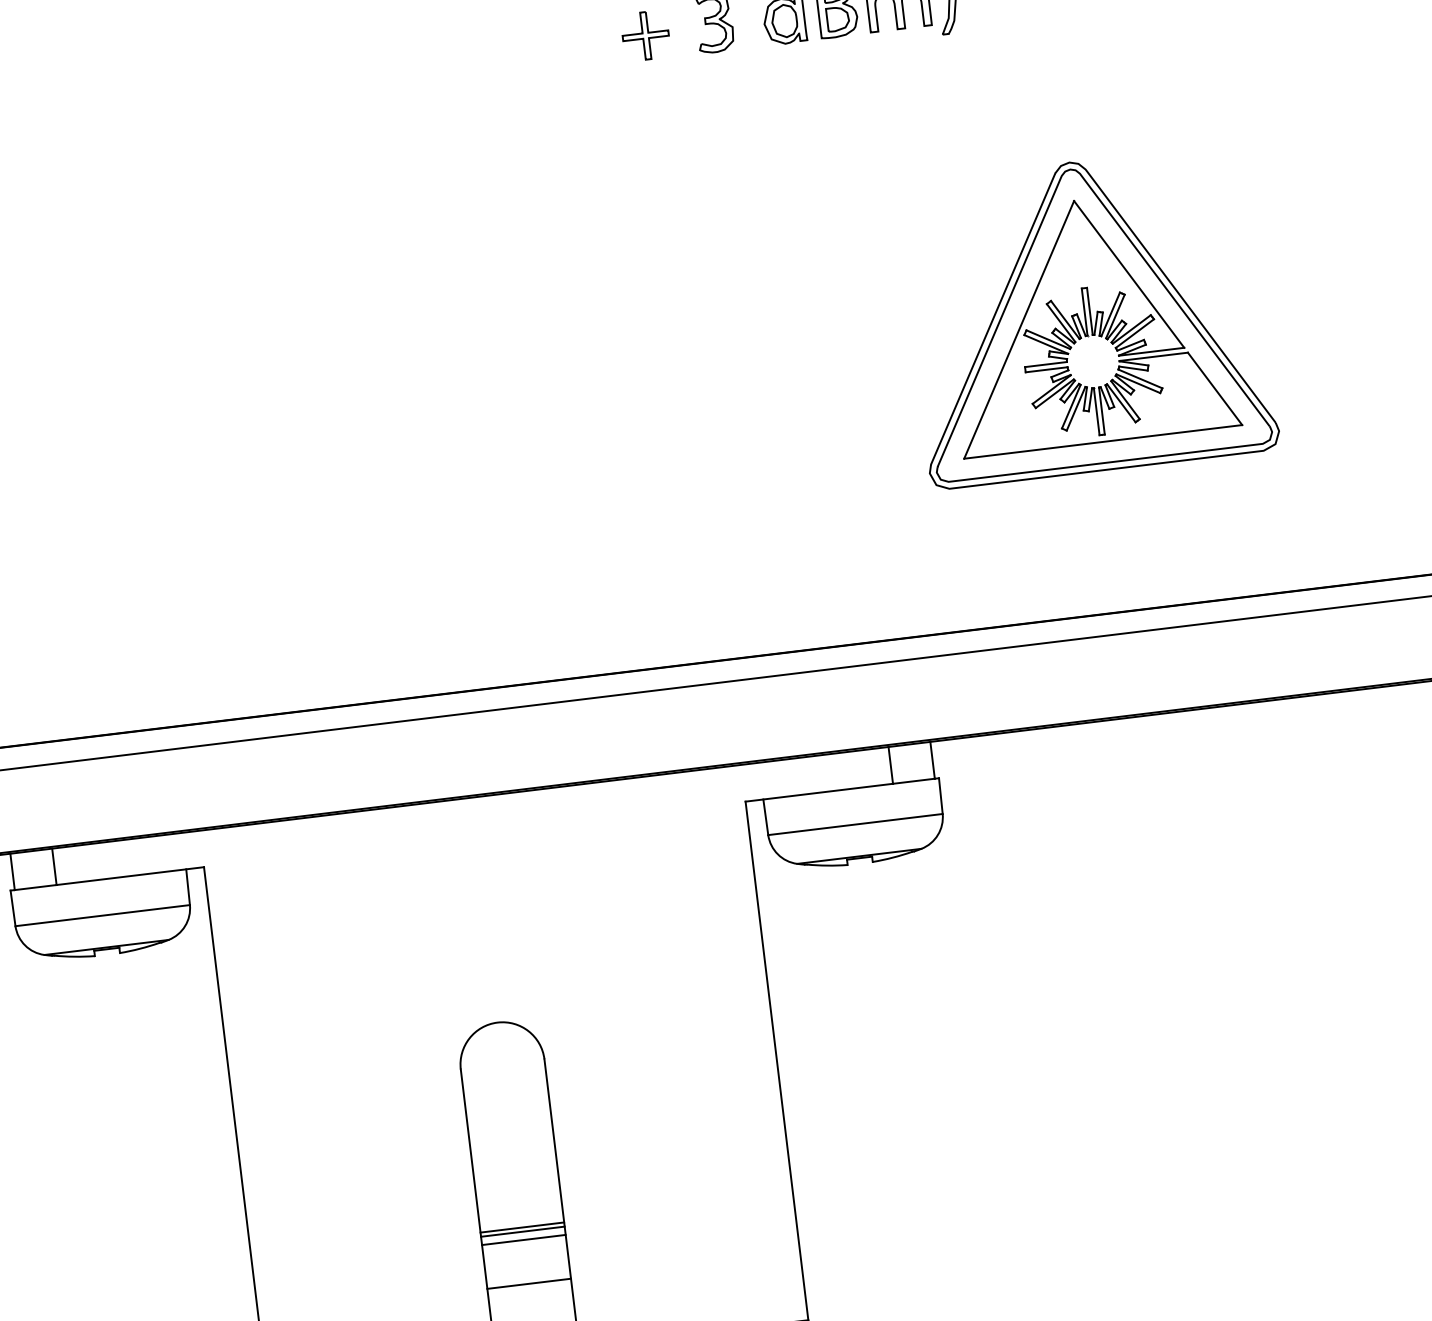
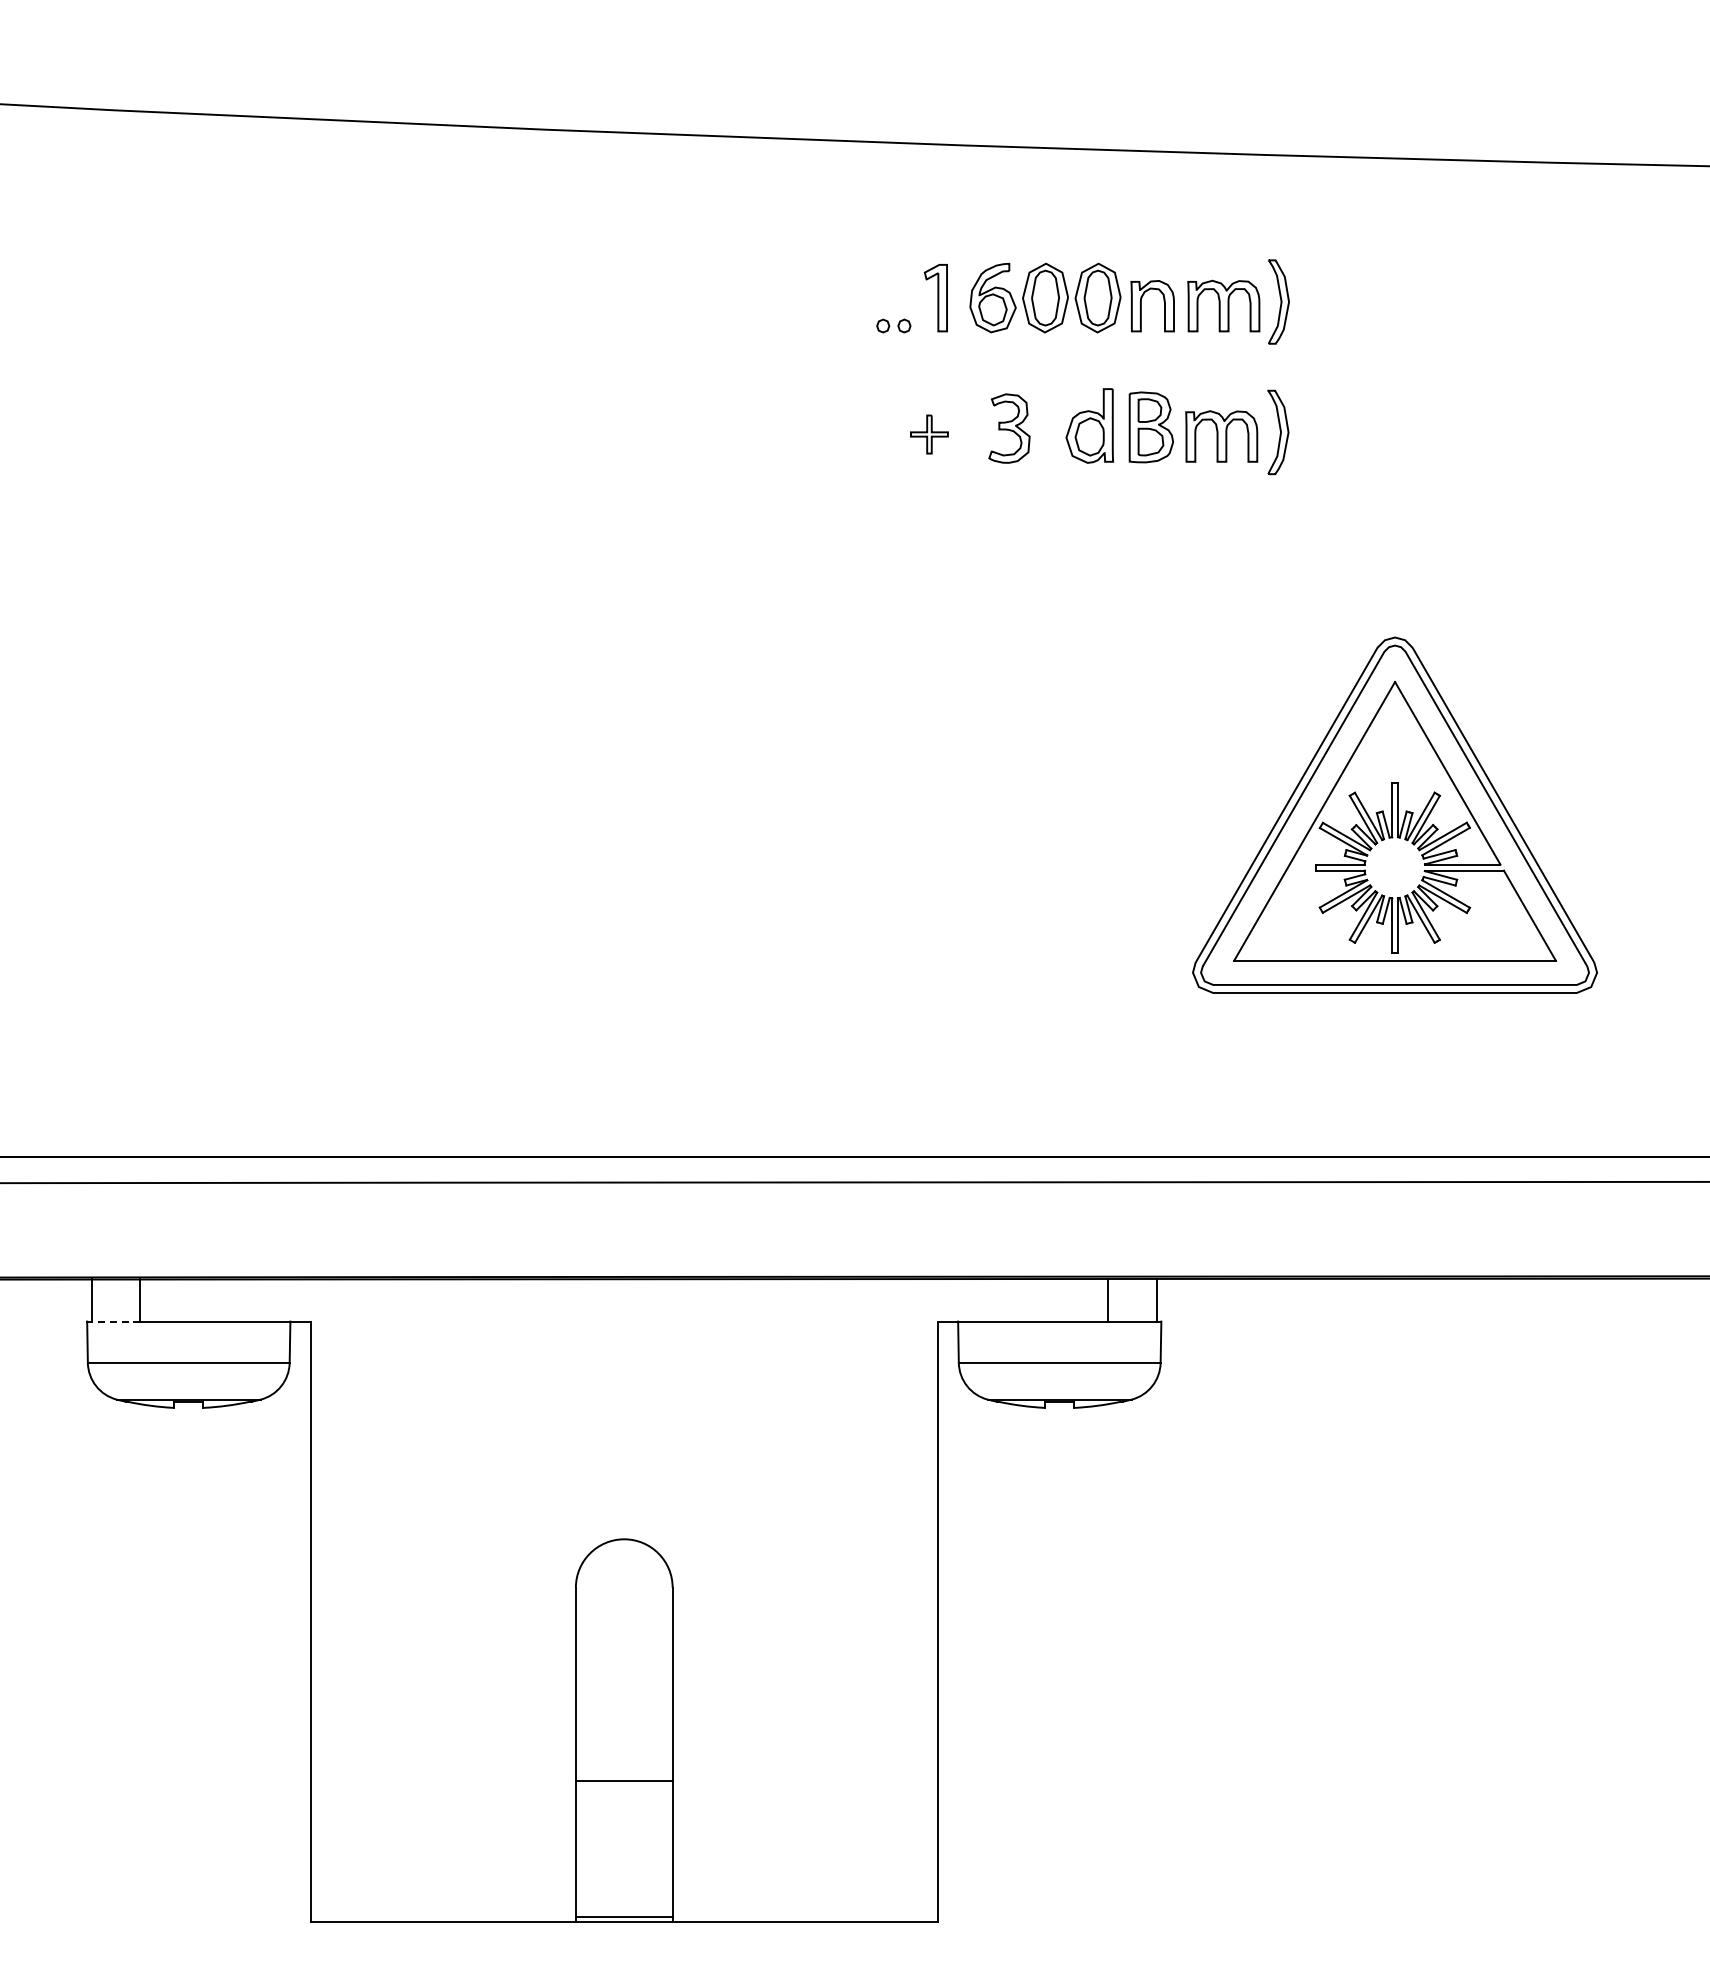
part: (645, 35) -> (929, 434), size x0.7
line: (35, 887) -> (115, 1321), solid -> dashed
line: (521, 1227) -> (623, 1776), removed
line: (523, 1239) -> (623, 1790), removed
line: (528, 1283) -> (623, 1841), removed

